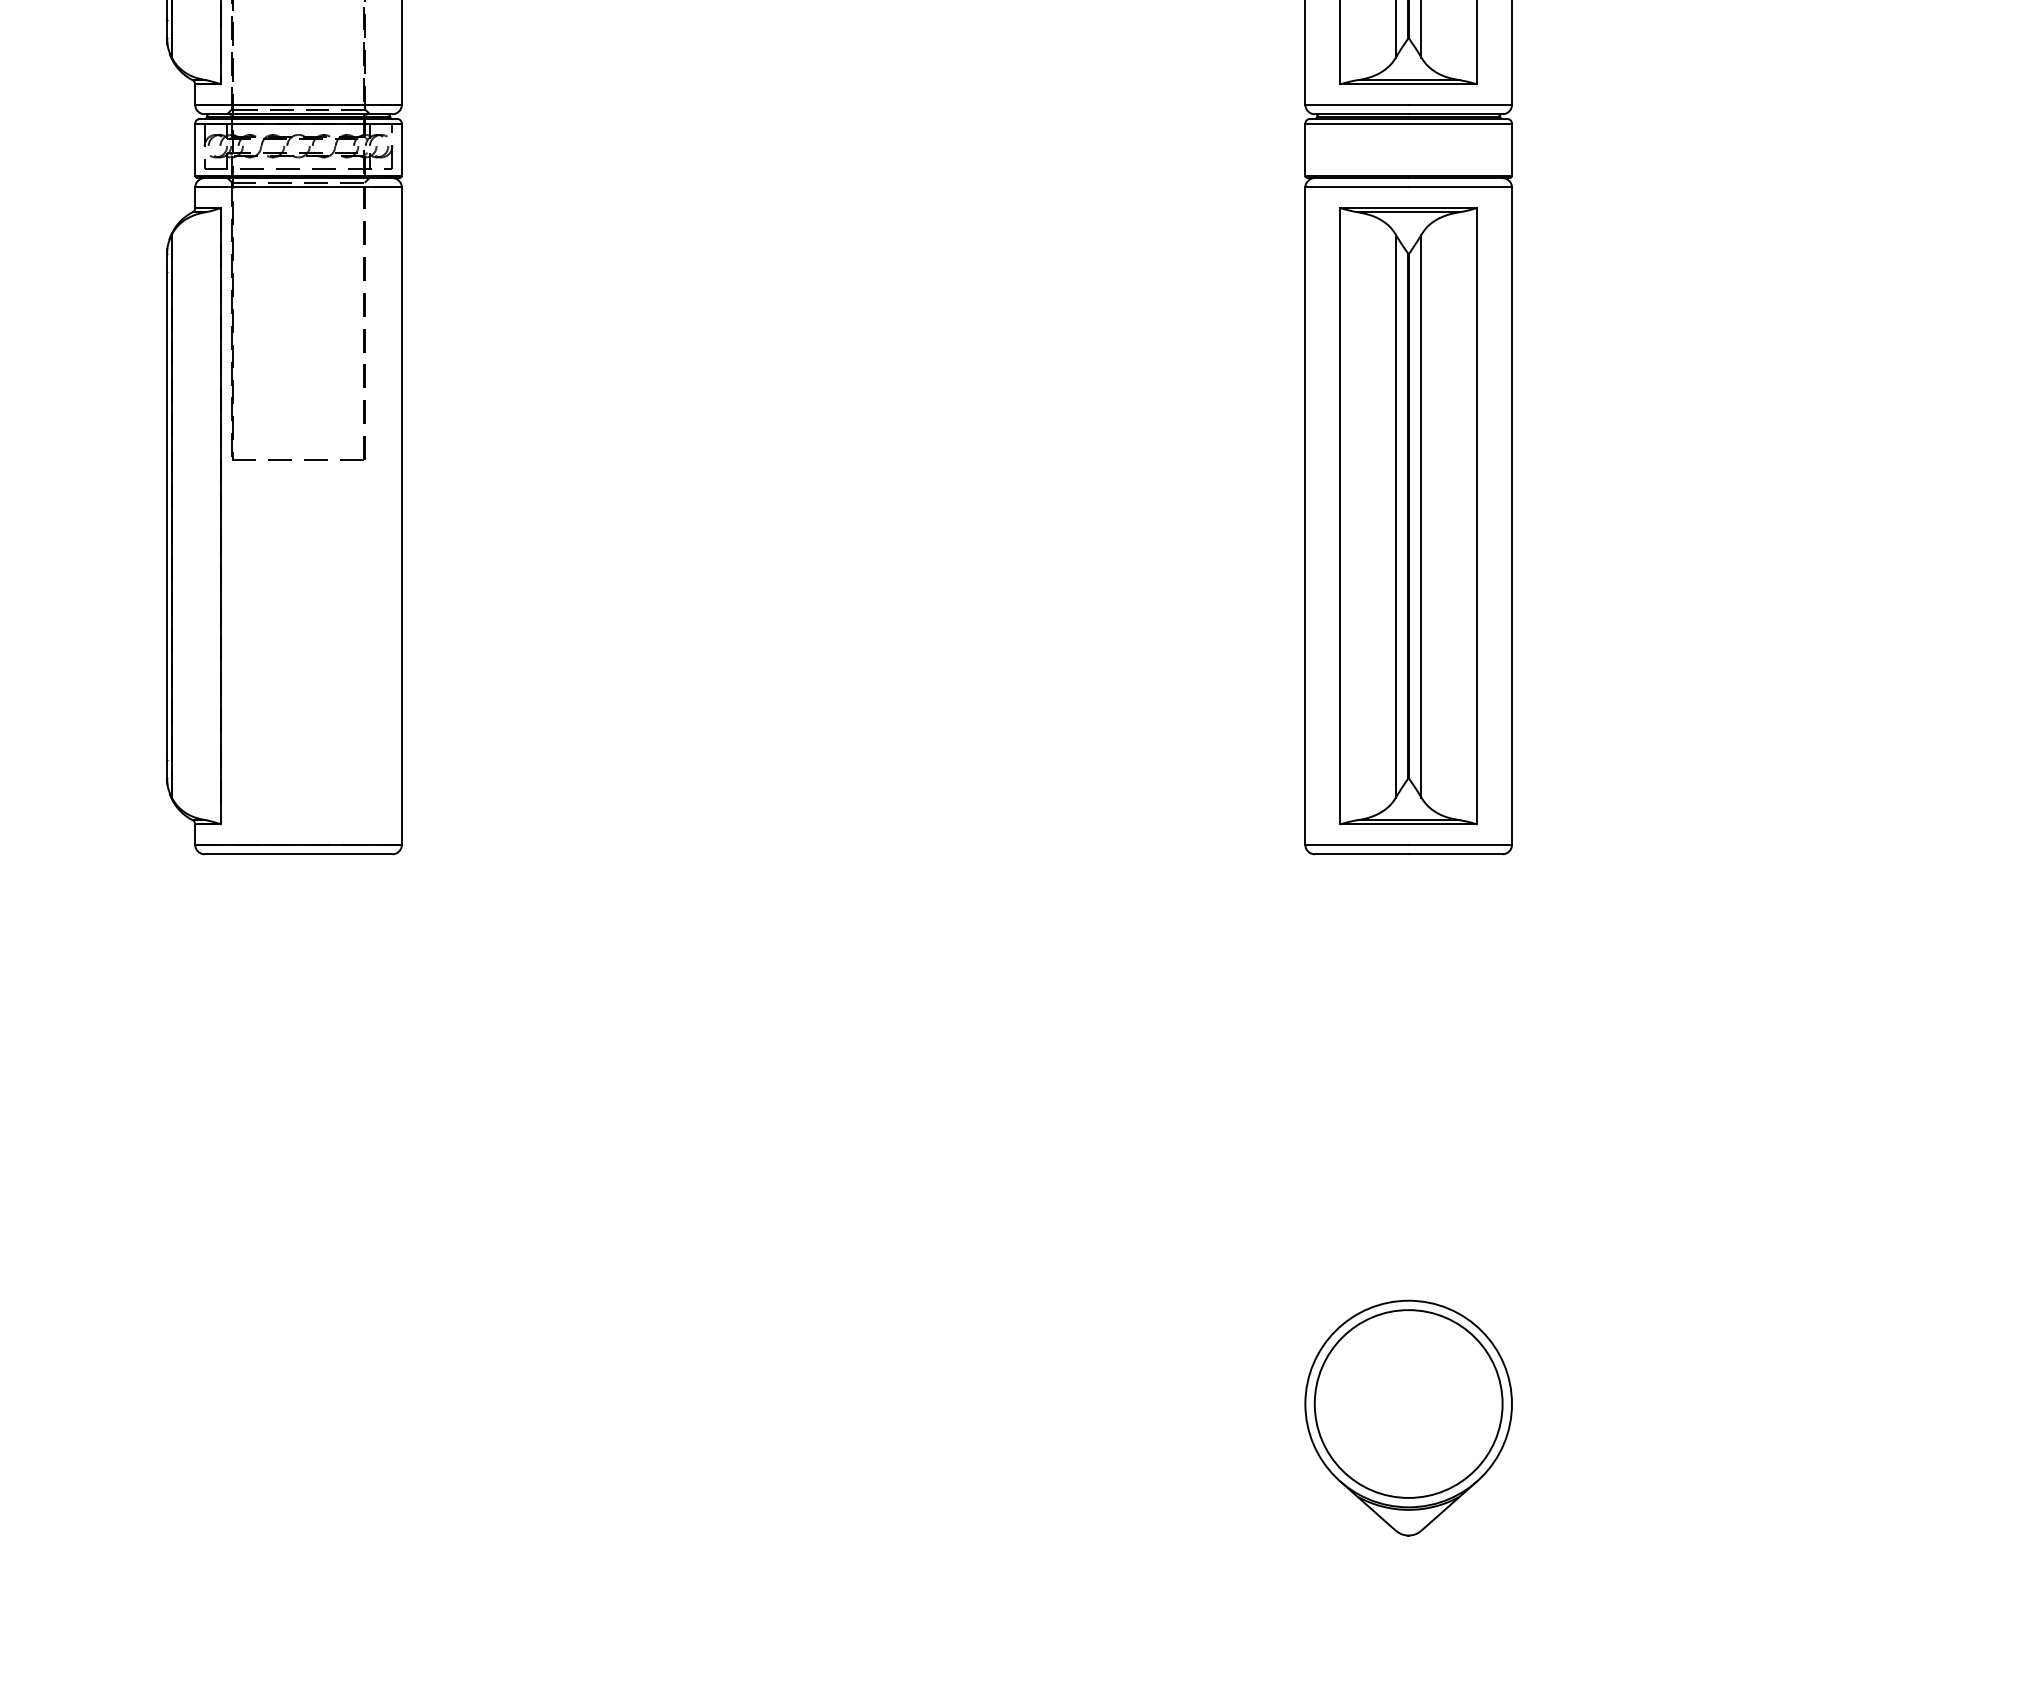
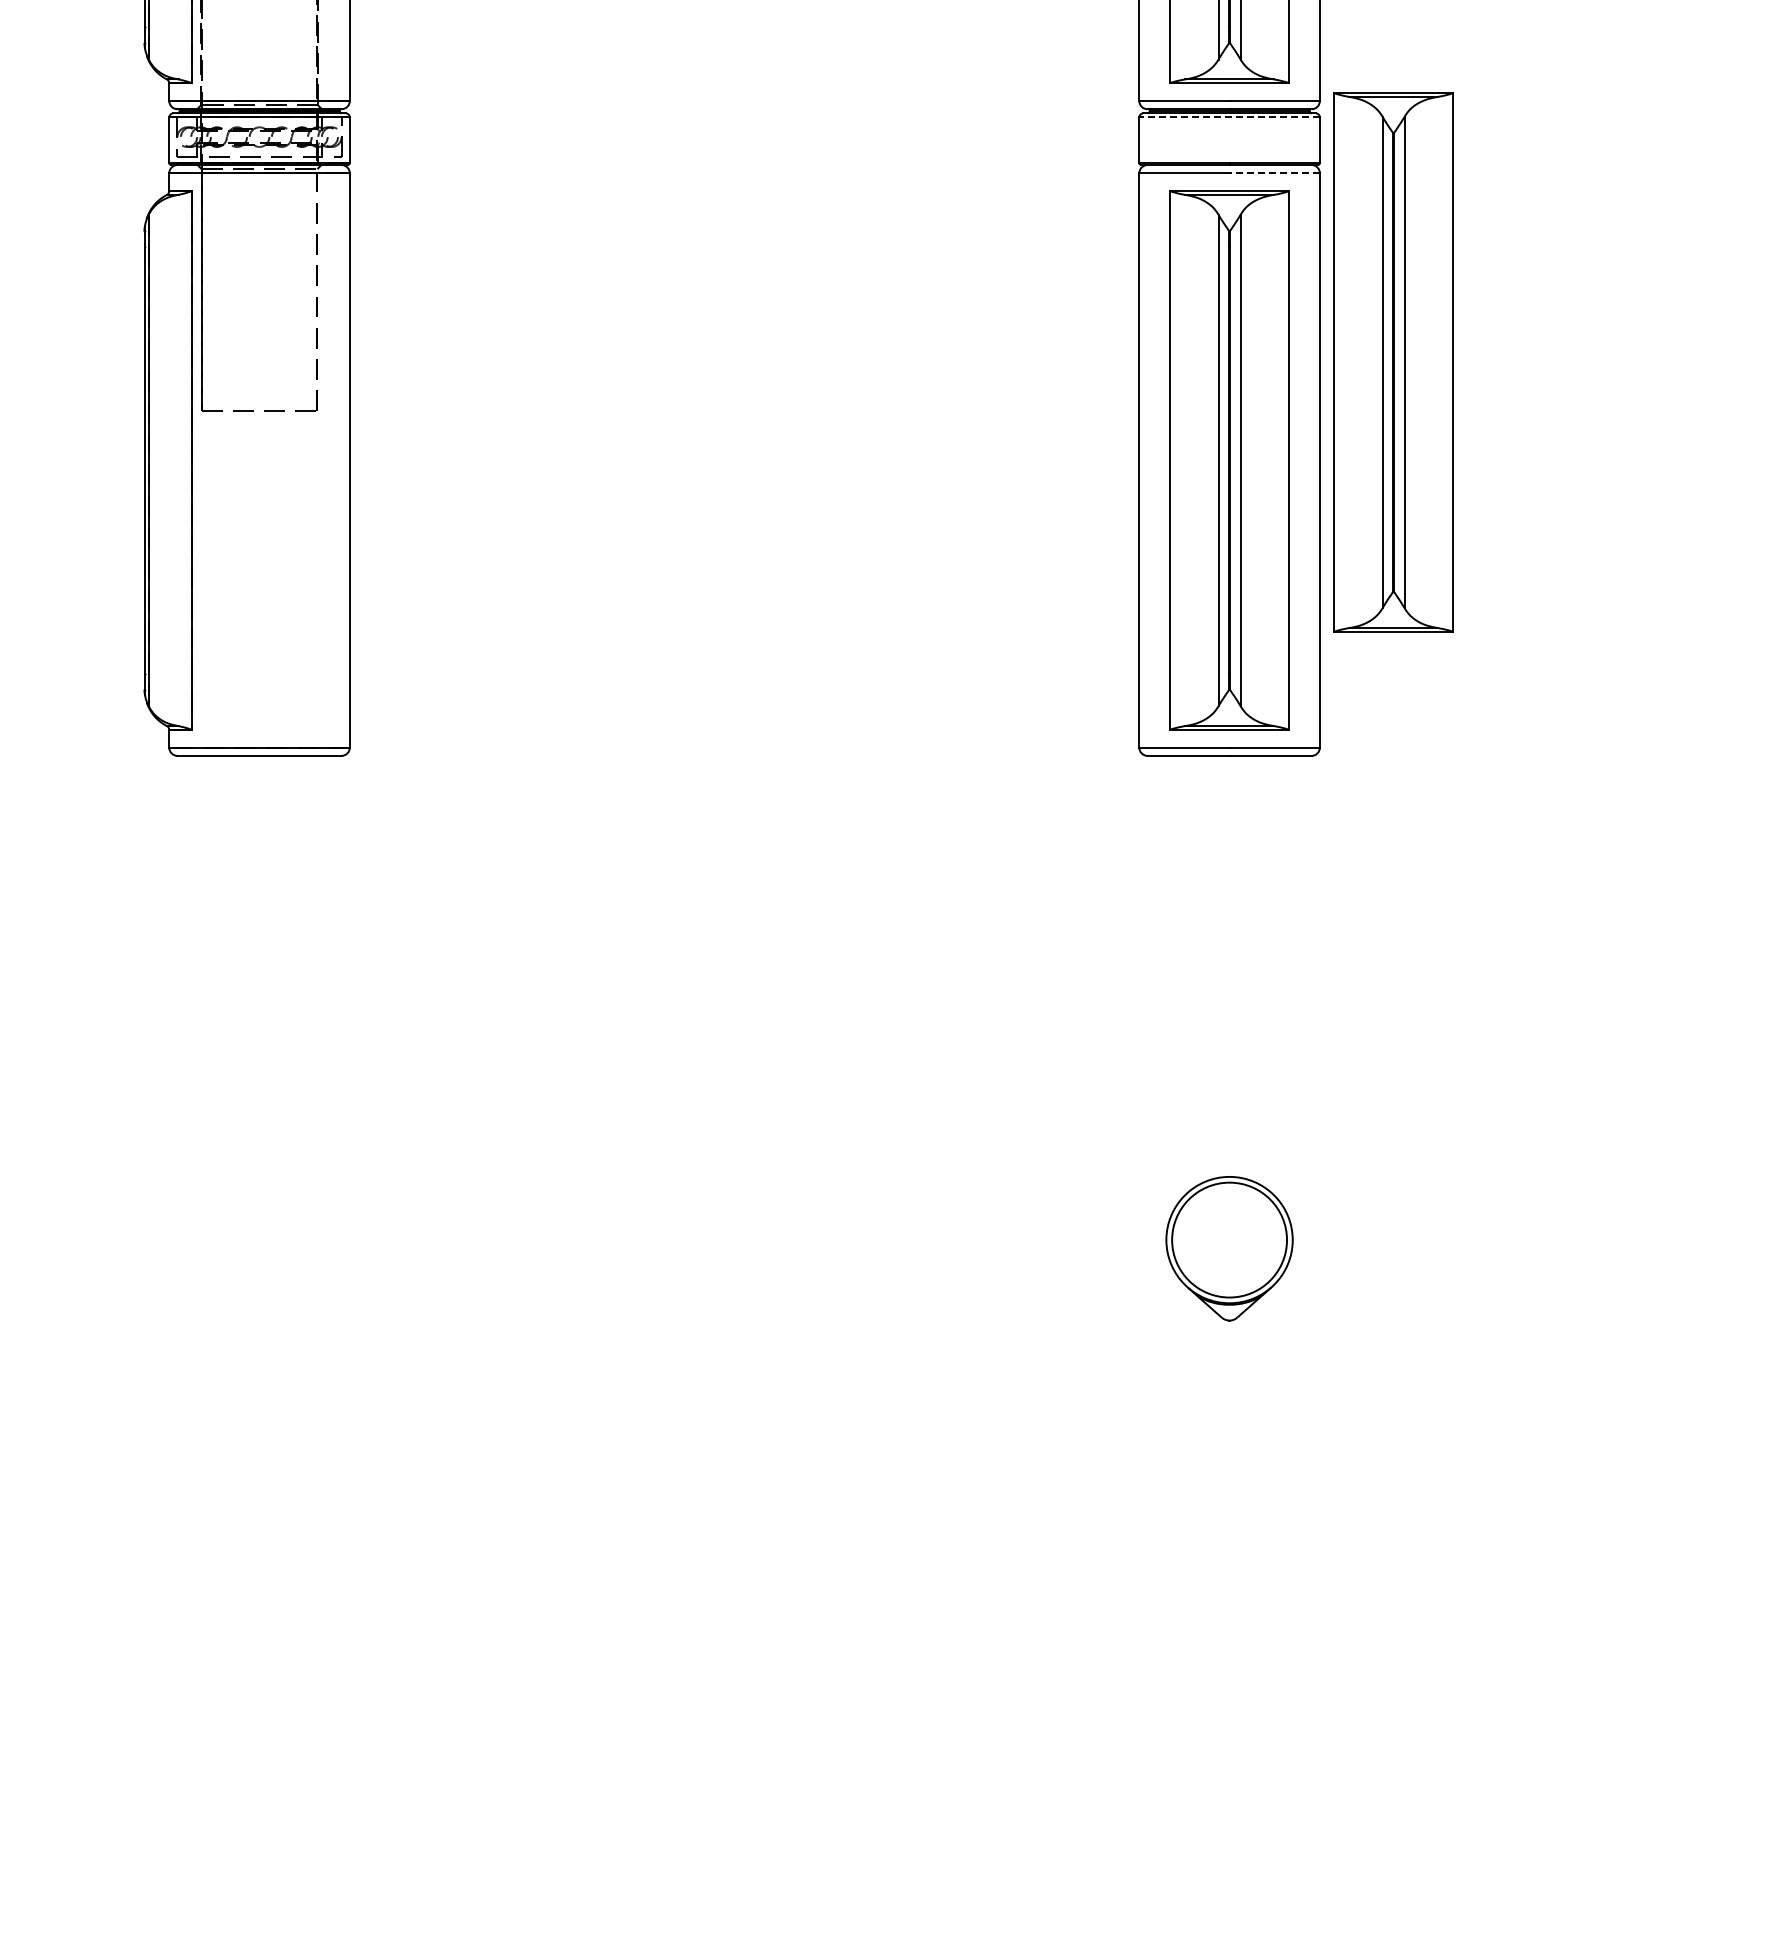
line: (1408, 123) -> (1229, 117), solid -> dashed
line: (1460, 187) -> (1274, 173), solid -> dashed
part: (1596, 404) -> (1393, 362), added
part: (1408, 1418) -> (1229, 1248), size x0.7

